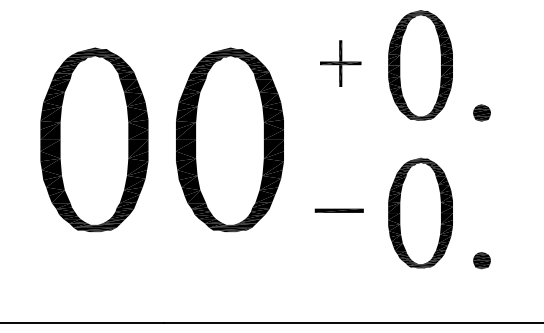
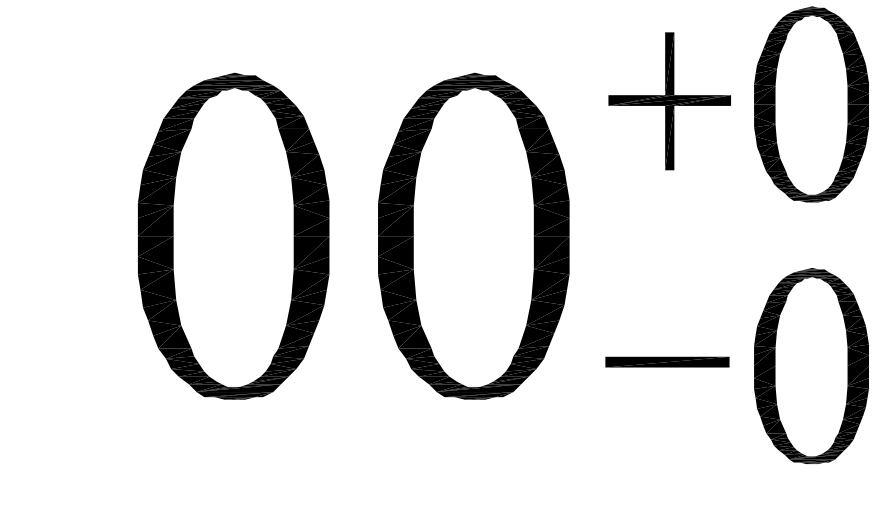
part: (340, 63) -> (669, 100), size x1.67
part: (339, 210) -> (667, 361), size x1.43

